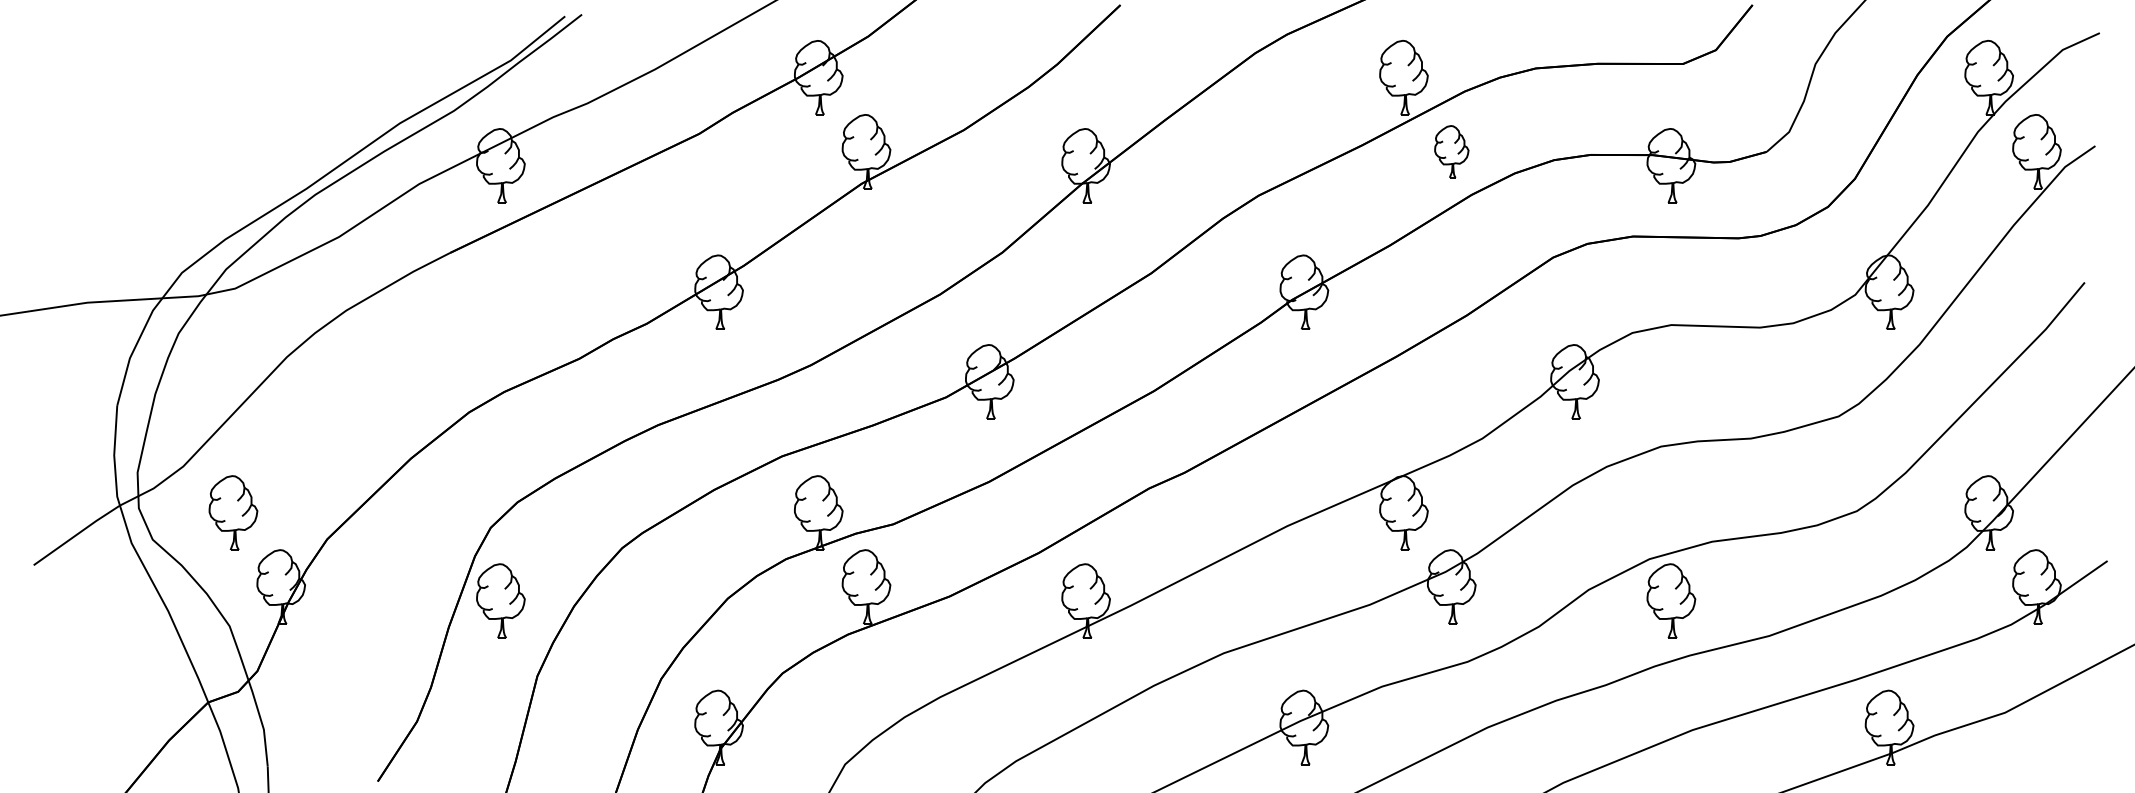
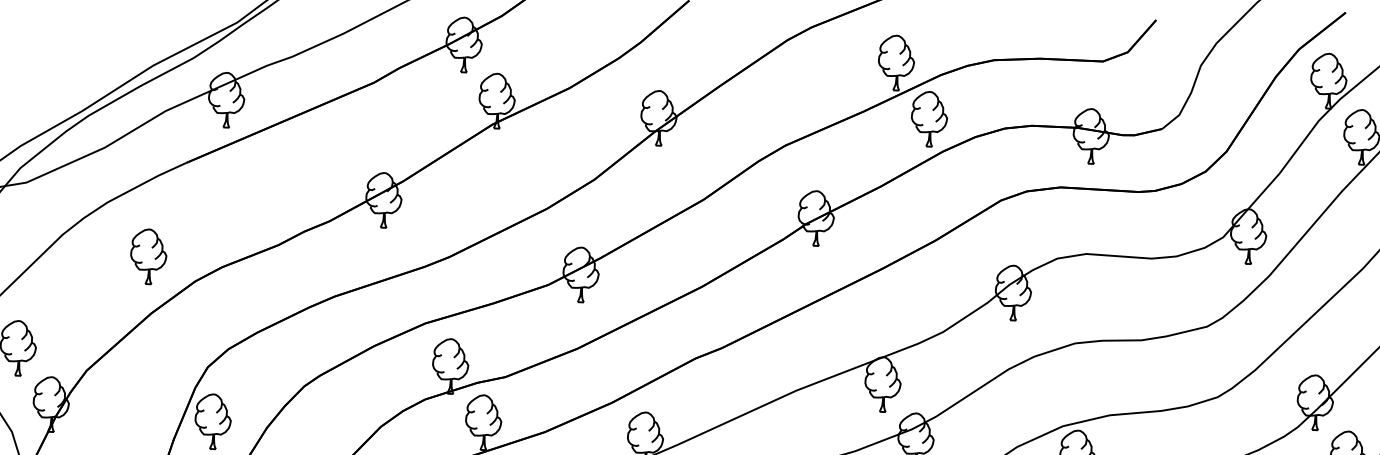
part: (1451, 151) -> (929, 118), size x1.43
part: (404, 381) -> (148, 256), added

